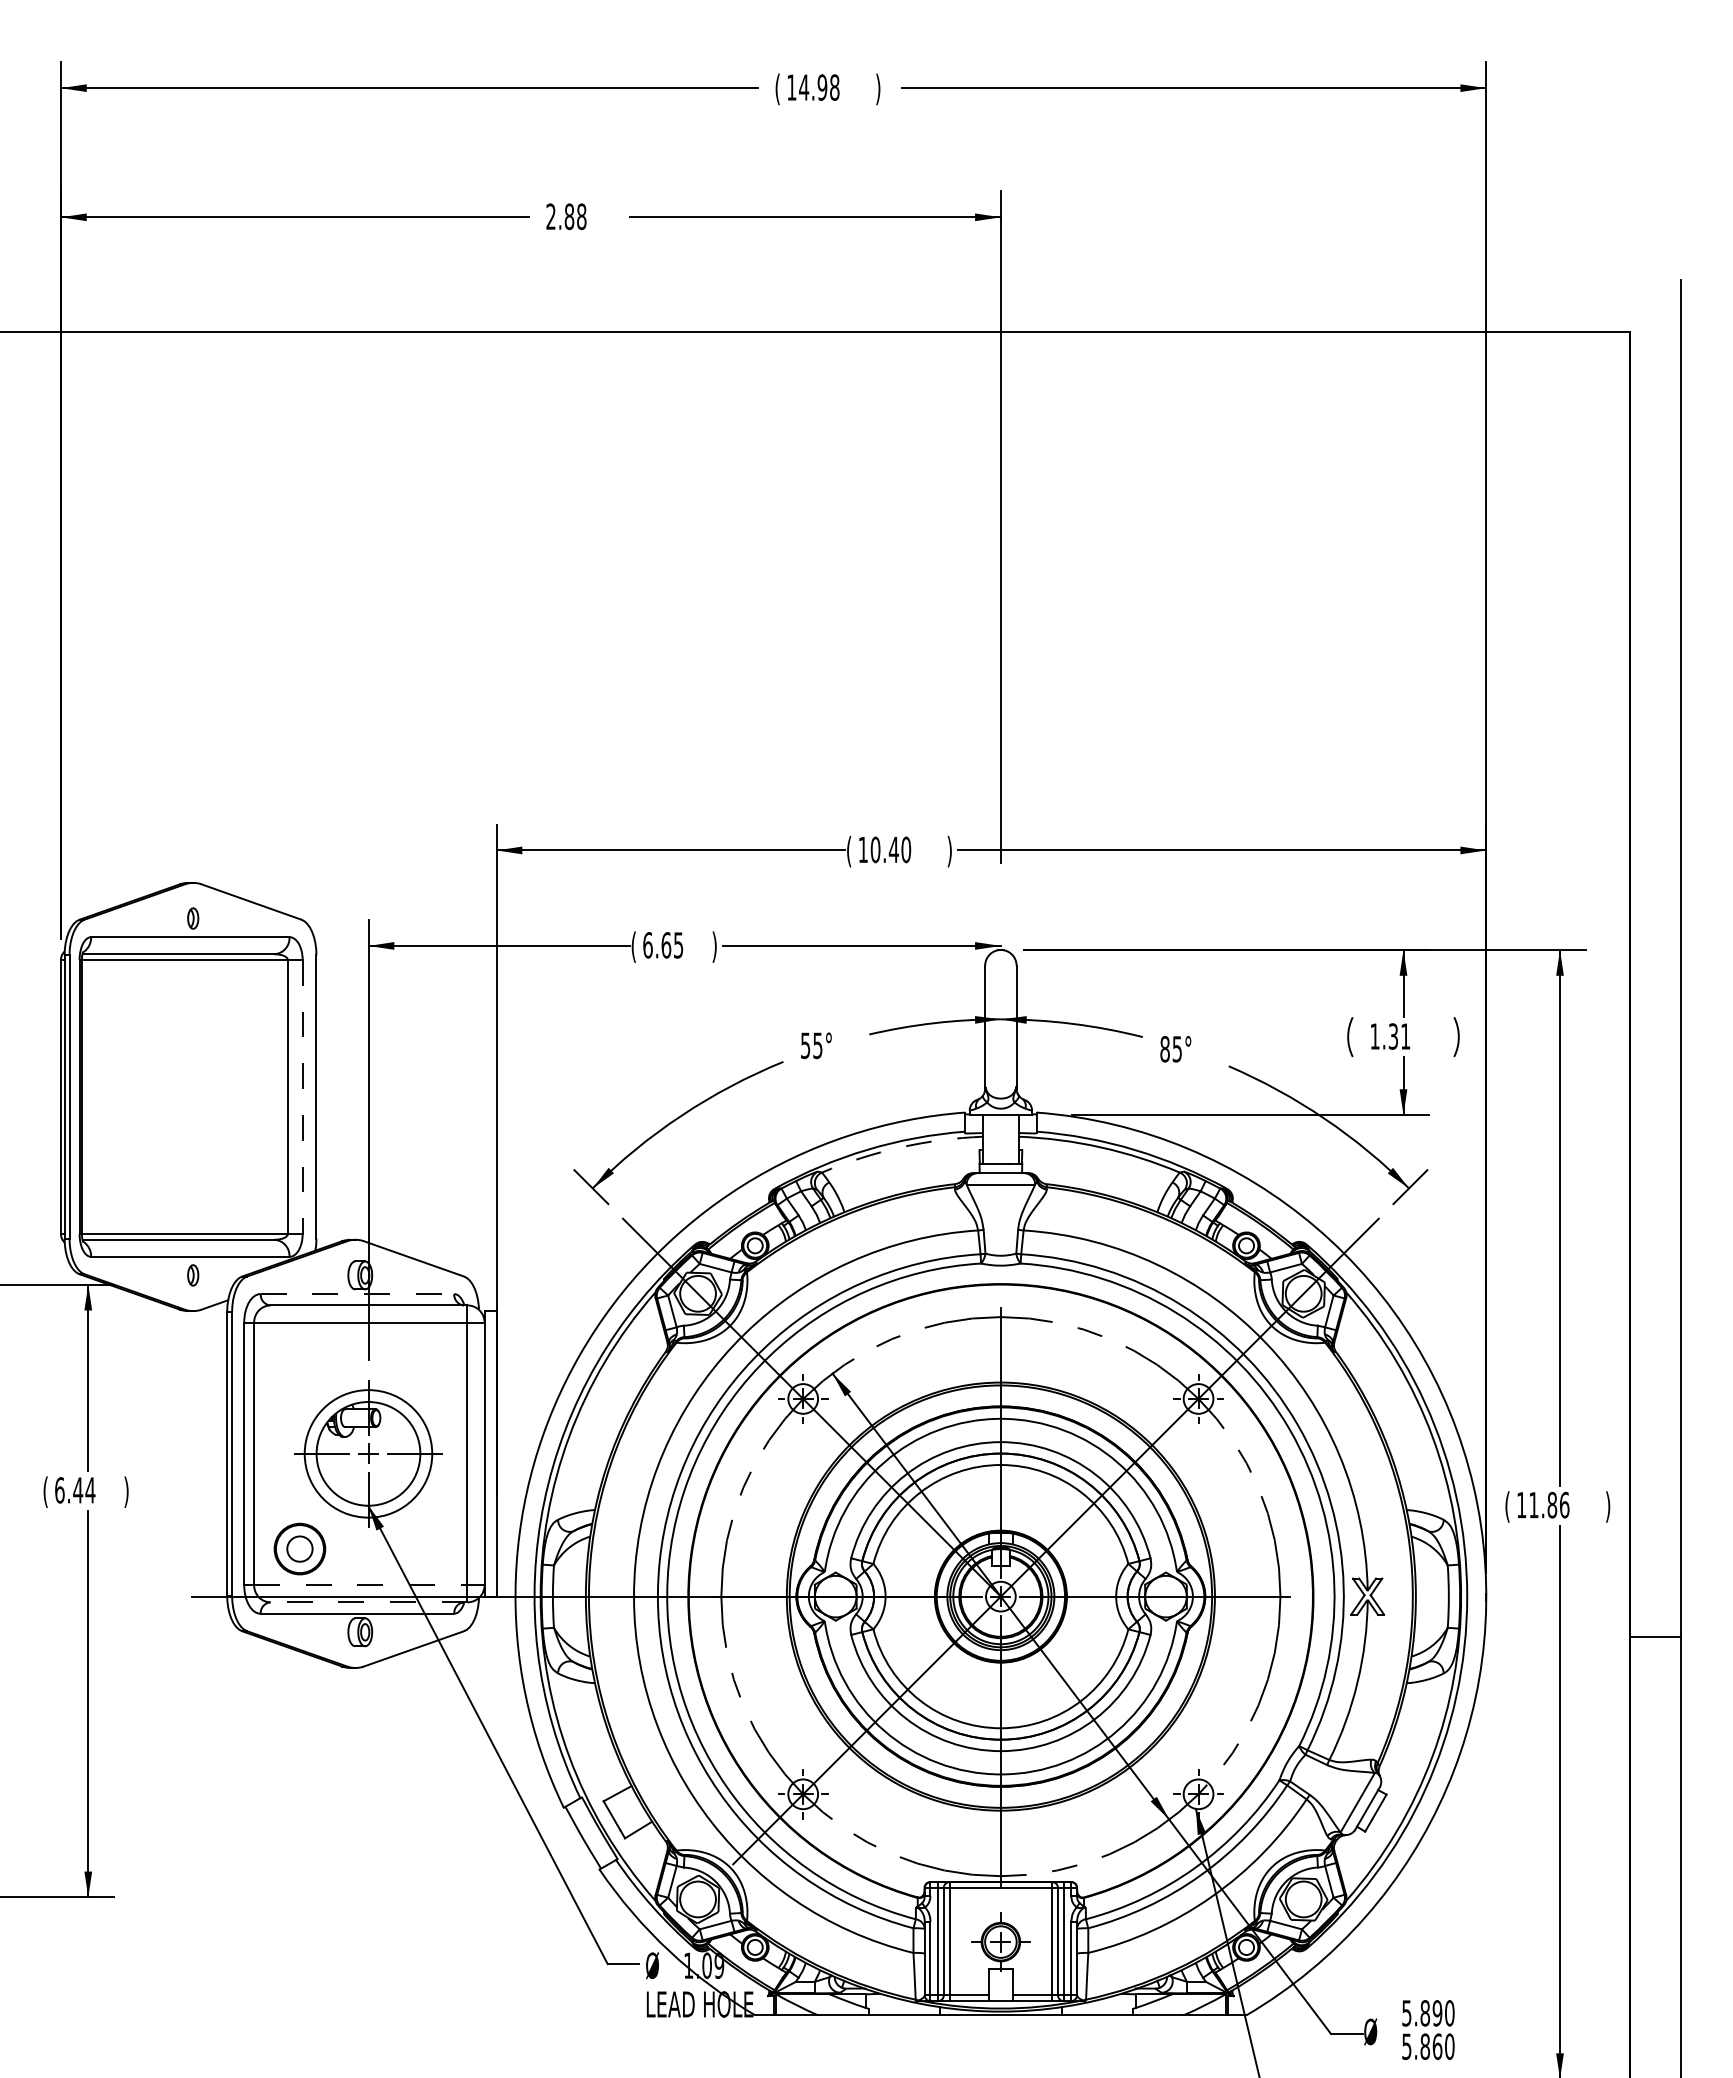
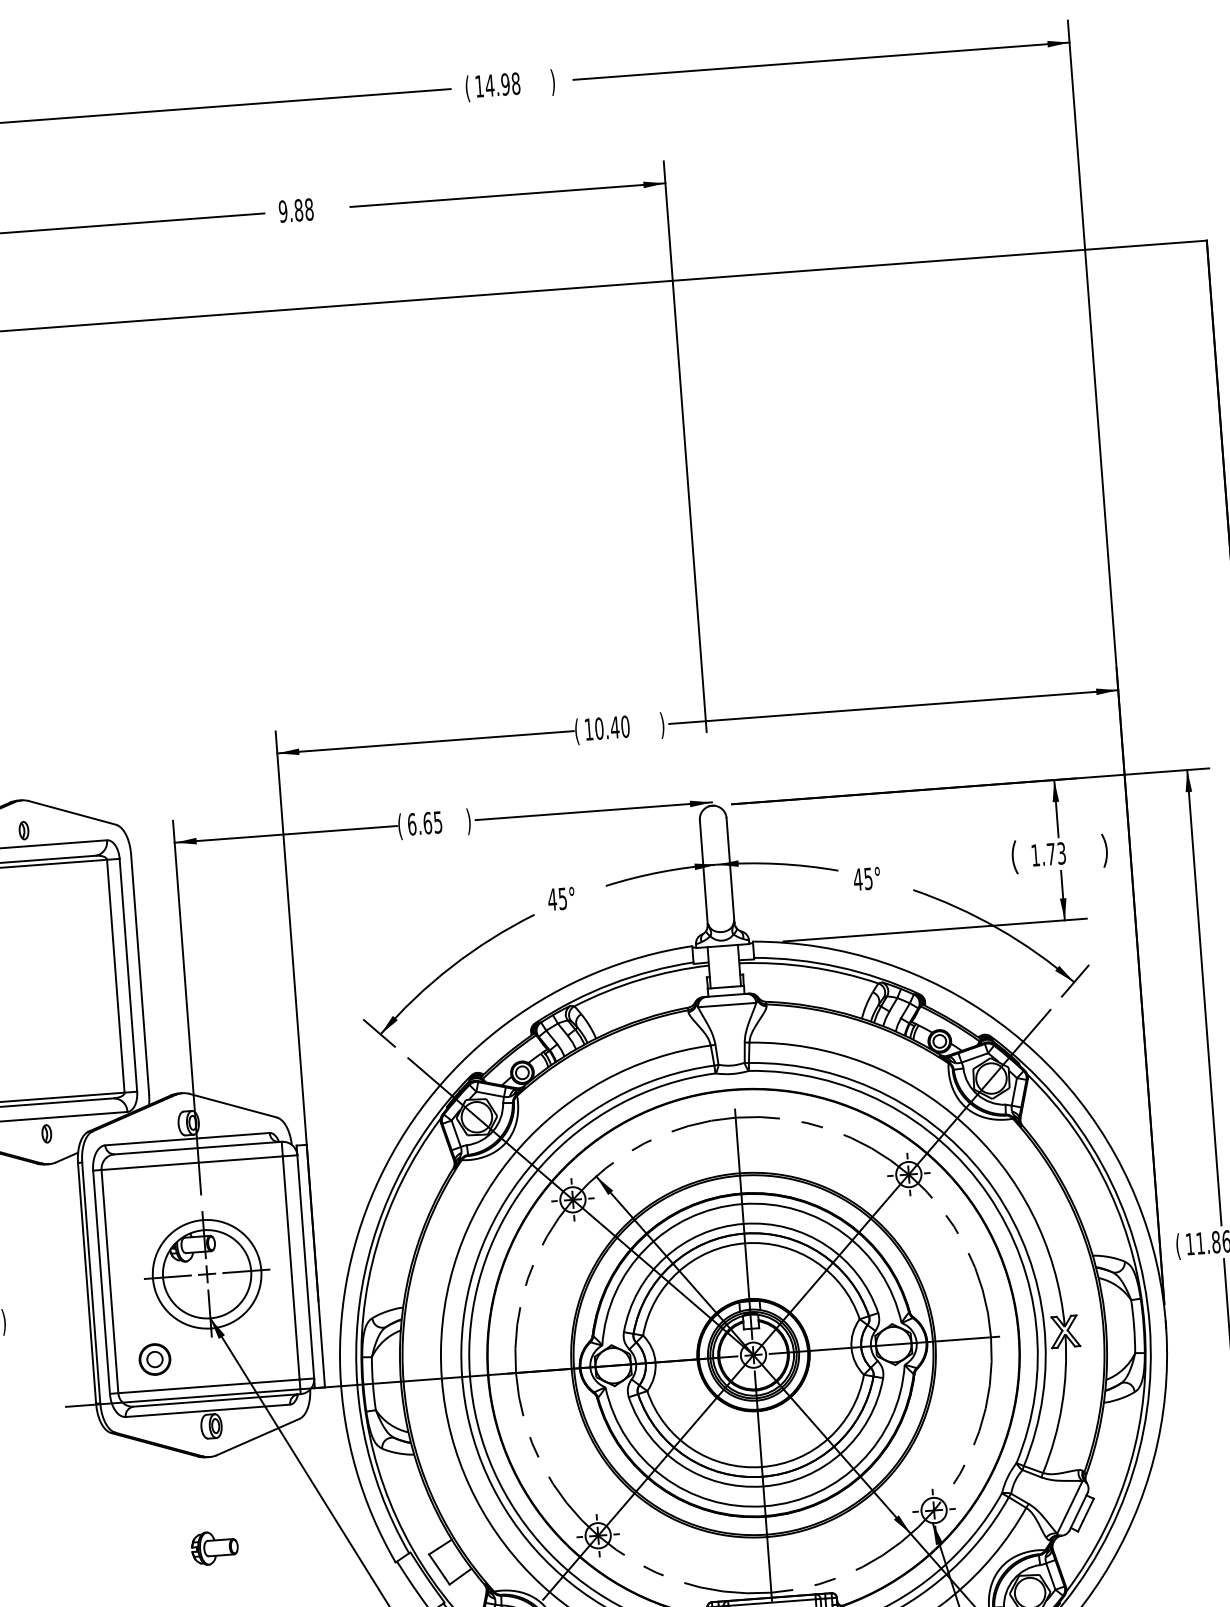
text: (550, 216) -> (282, 211), 2.88 -> 9.88
text: (1399, 1036) -> (1056, 853), 1.31 -> 1.73
text: (805, 1045) -> (552, 899), 55° -> 45°
text: (1165, 1049) -> (858, 879), 85° -> 45°
line: (302, 1097) -> (128, 975), dashed -> solid
arc: (900, 1147) -> (639, 980), dashed -> solid
line: (357, 1294) -> (187, 1139), dashed -> solid
part: (299, 1548) -> (154, 1359), size x0.71
line: (360, 1585) -> (208, 1386), dashed -> solid
line: (368, 1602) -> (216, 1400), dashed -> solid
part: (353, 1774) -> (214, 1547), added

